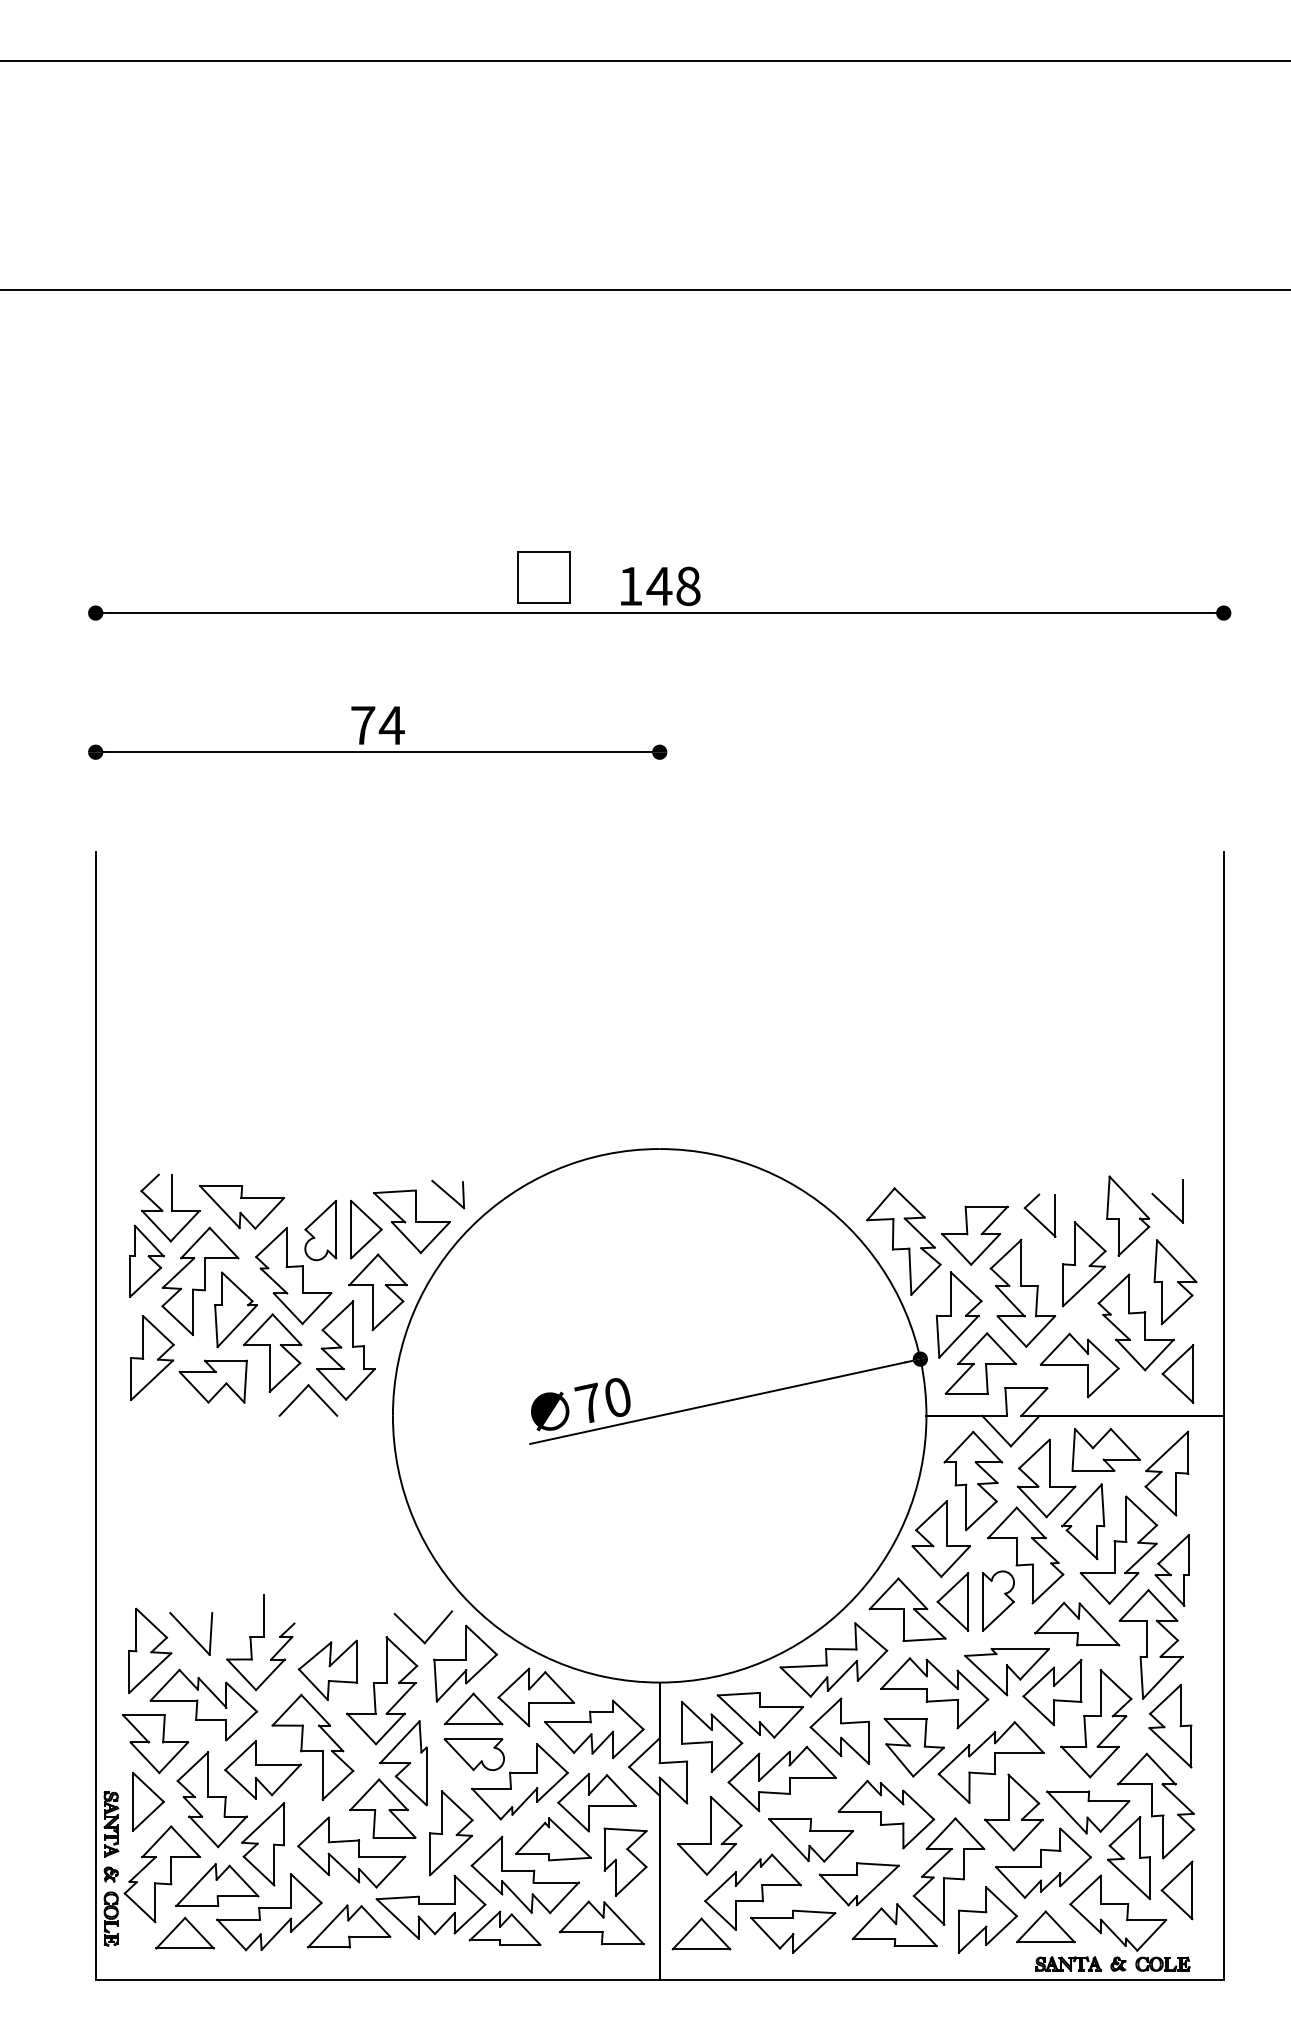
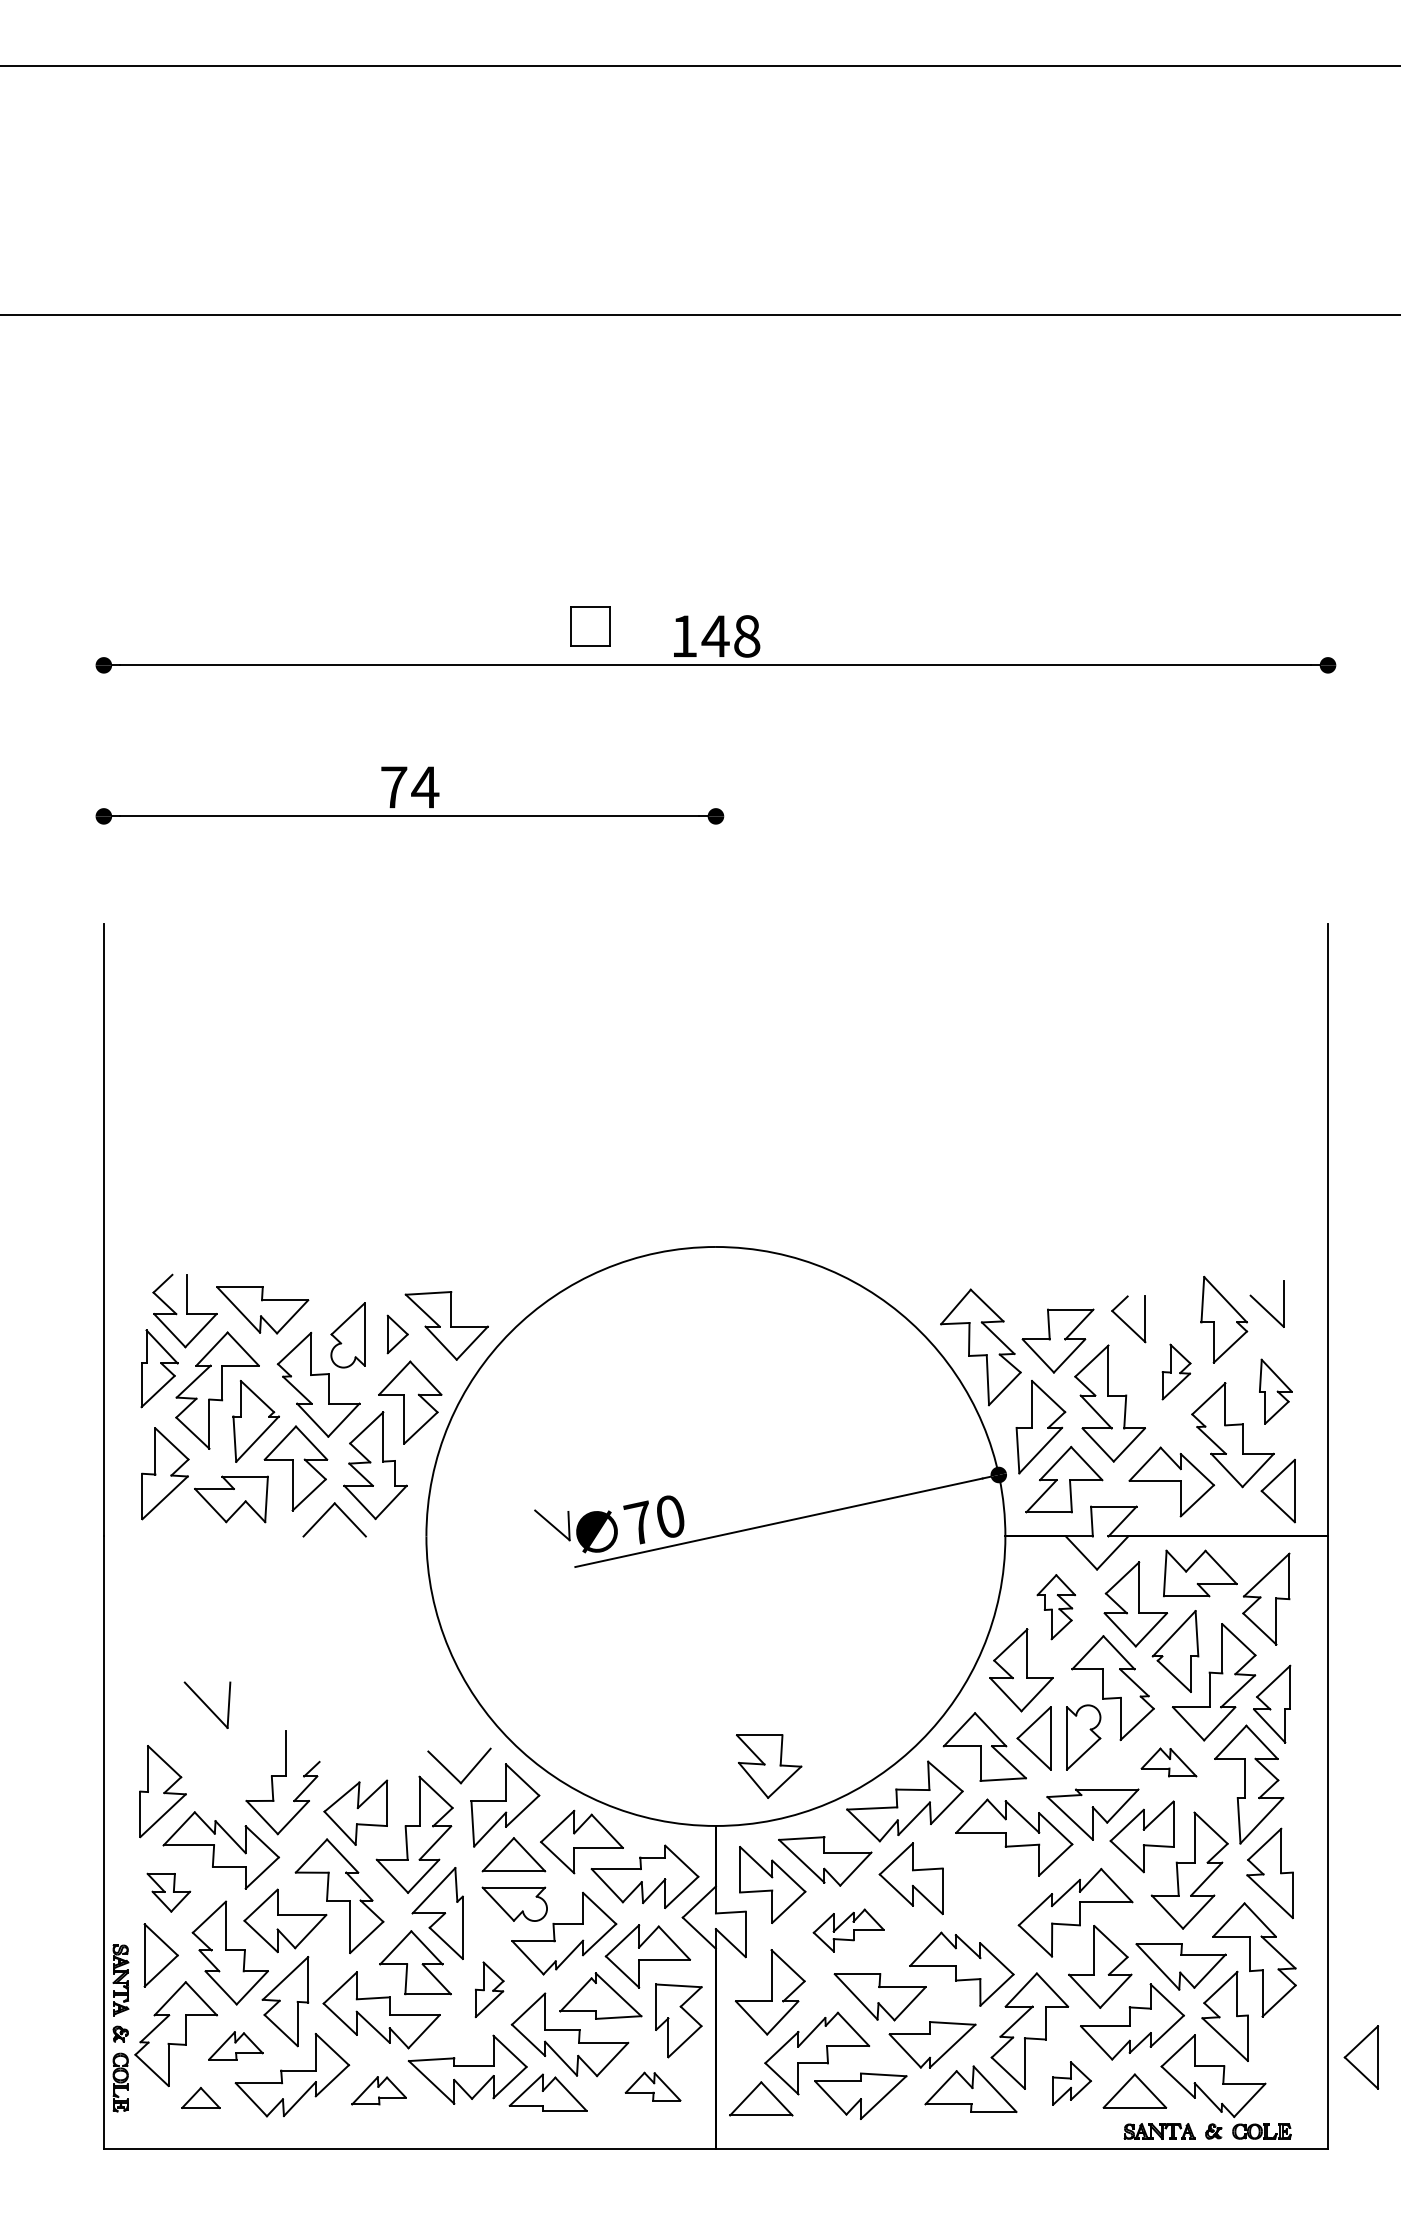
part: (543, 577) -> (589, 626), size x0.7
part: (448, 1194) -> (552, 1525), moved
part: (366, 1229) -> (397, 1334), size x0.6
part: (1084, 1263) -> (1176, 1371), size x0.6
part: (1175, 1282) -> (1275, 1391), size x0.7
part: (973, 1480) -> (1056, 1606), size x0.6
part: (1076, 1624) -> (1168, 1762), size x0.6
part: (191, 1633) -> (207, 1704), moved
part: (155, 1743) -> (168, 1892), size x0.6
part: (914, 1747) -> (769, 1766), moved
part: (781, 1778) -> (848, 1930), size x0.6
part: (451, 1833) -> (489, 1989), size x0.6
part: (217, 1884) -> (235, 2045), size x0.6
part: (1176, 1890) -> (1360, 2057), moved
part: (987, 1919) -> (1071, 2083), size x0.6
part: (601, 1922) -> (652, 2086), size x0.6
part: (348, 1926) -> (378, 2090), size x0.6
part: (184, 1932) -> (200, 2097), size x0.6

